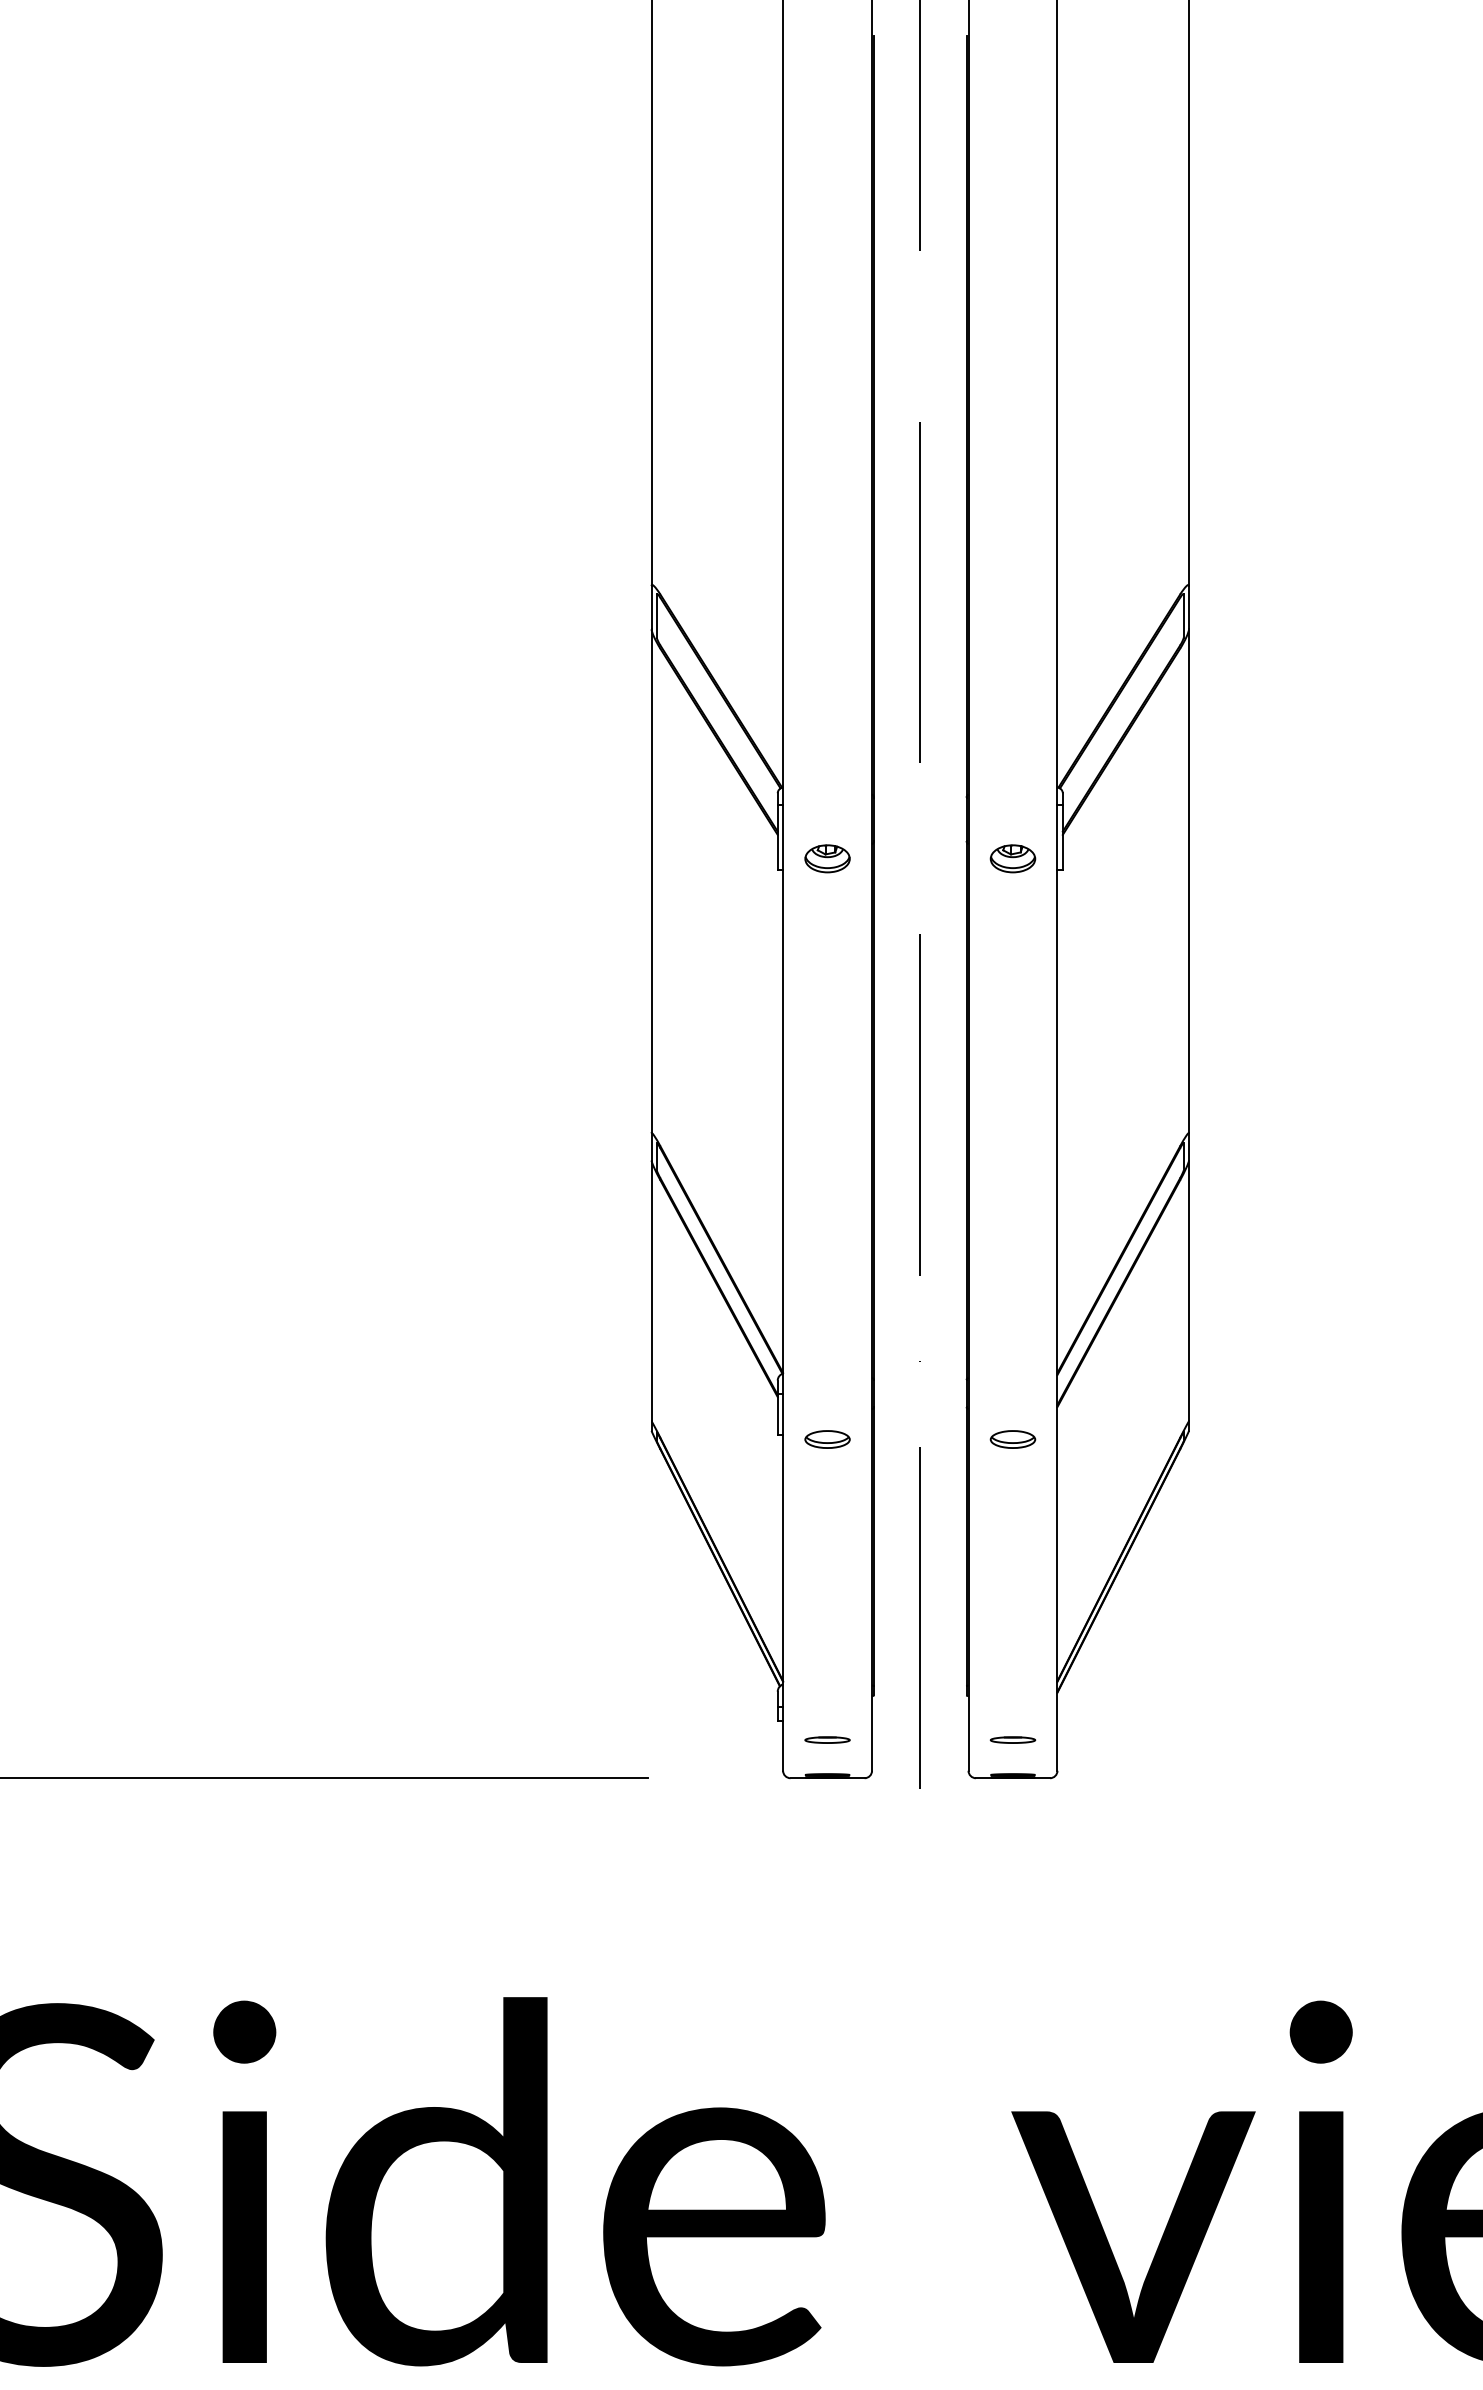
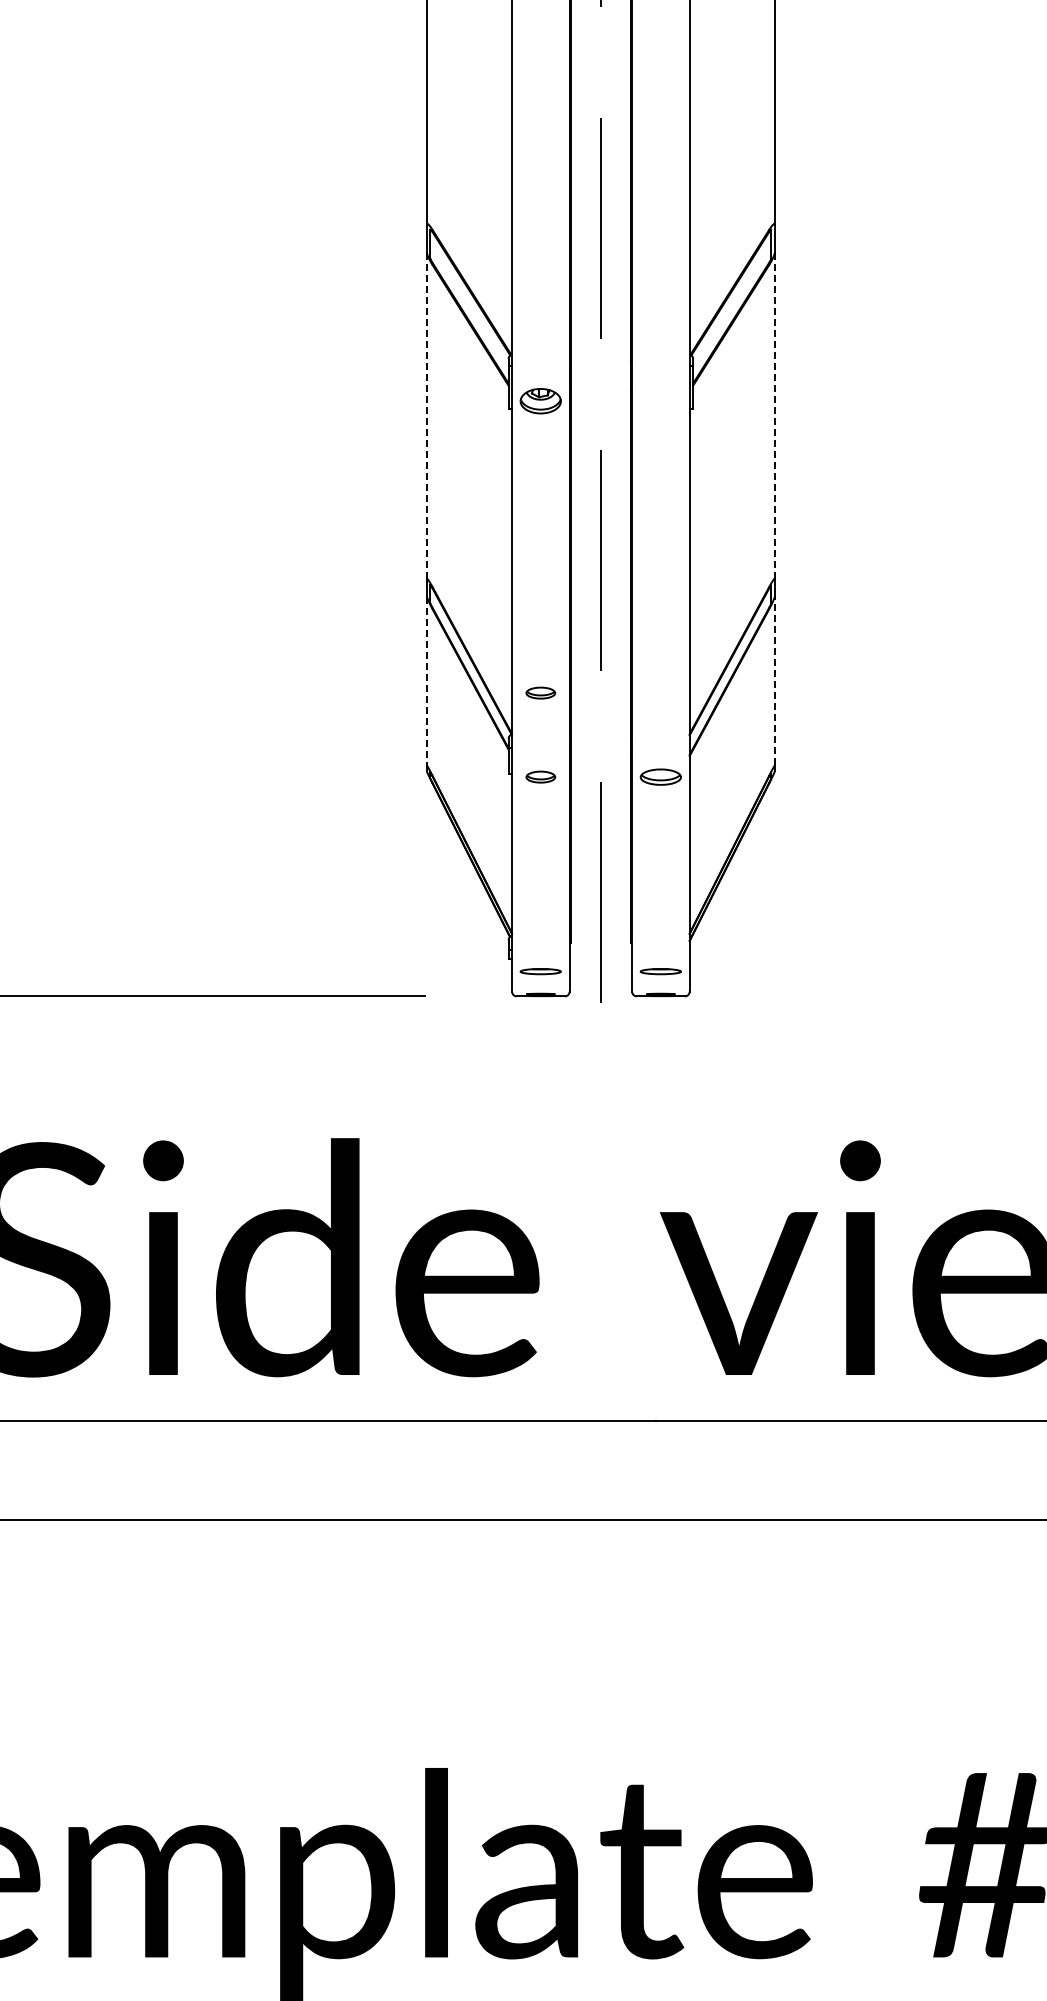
part: (827, 857) -> (540, 400), size x1.4
part: (1012, 857) -> (660, 400), removed
line: (1188, 881) -> (774, 415), solid -> dashed
line: (650, 882) -> (426, 416), solid -> dashed
line: (1188, 1290) -> (774, 680), solid -> dashed
line: (650, 1291) -> (426, 681), solid -> dashed
part: (827, 1308) -> (540, 692), added
part: (1012, 1438) -> (660, 776), size x1.4
part: (827, 1739) -> (540, 971), size x1.4
part: (1012, 1739) -> (660, 971), size x1.4

